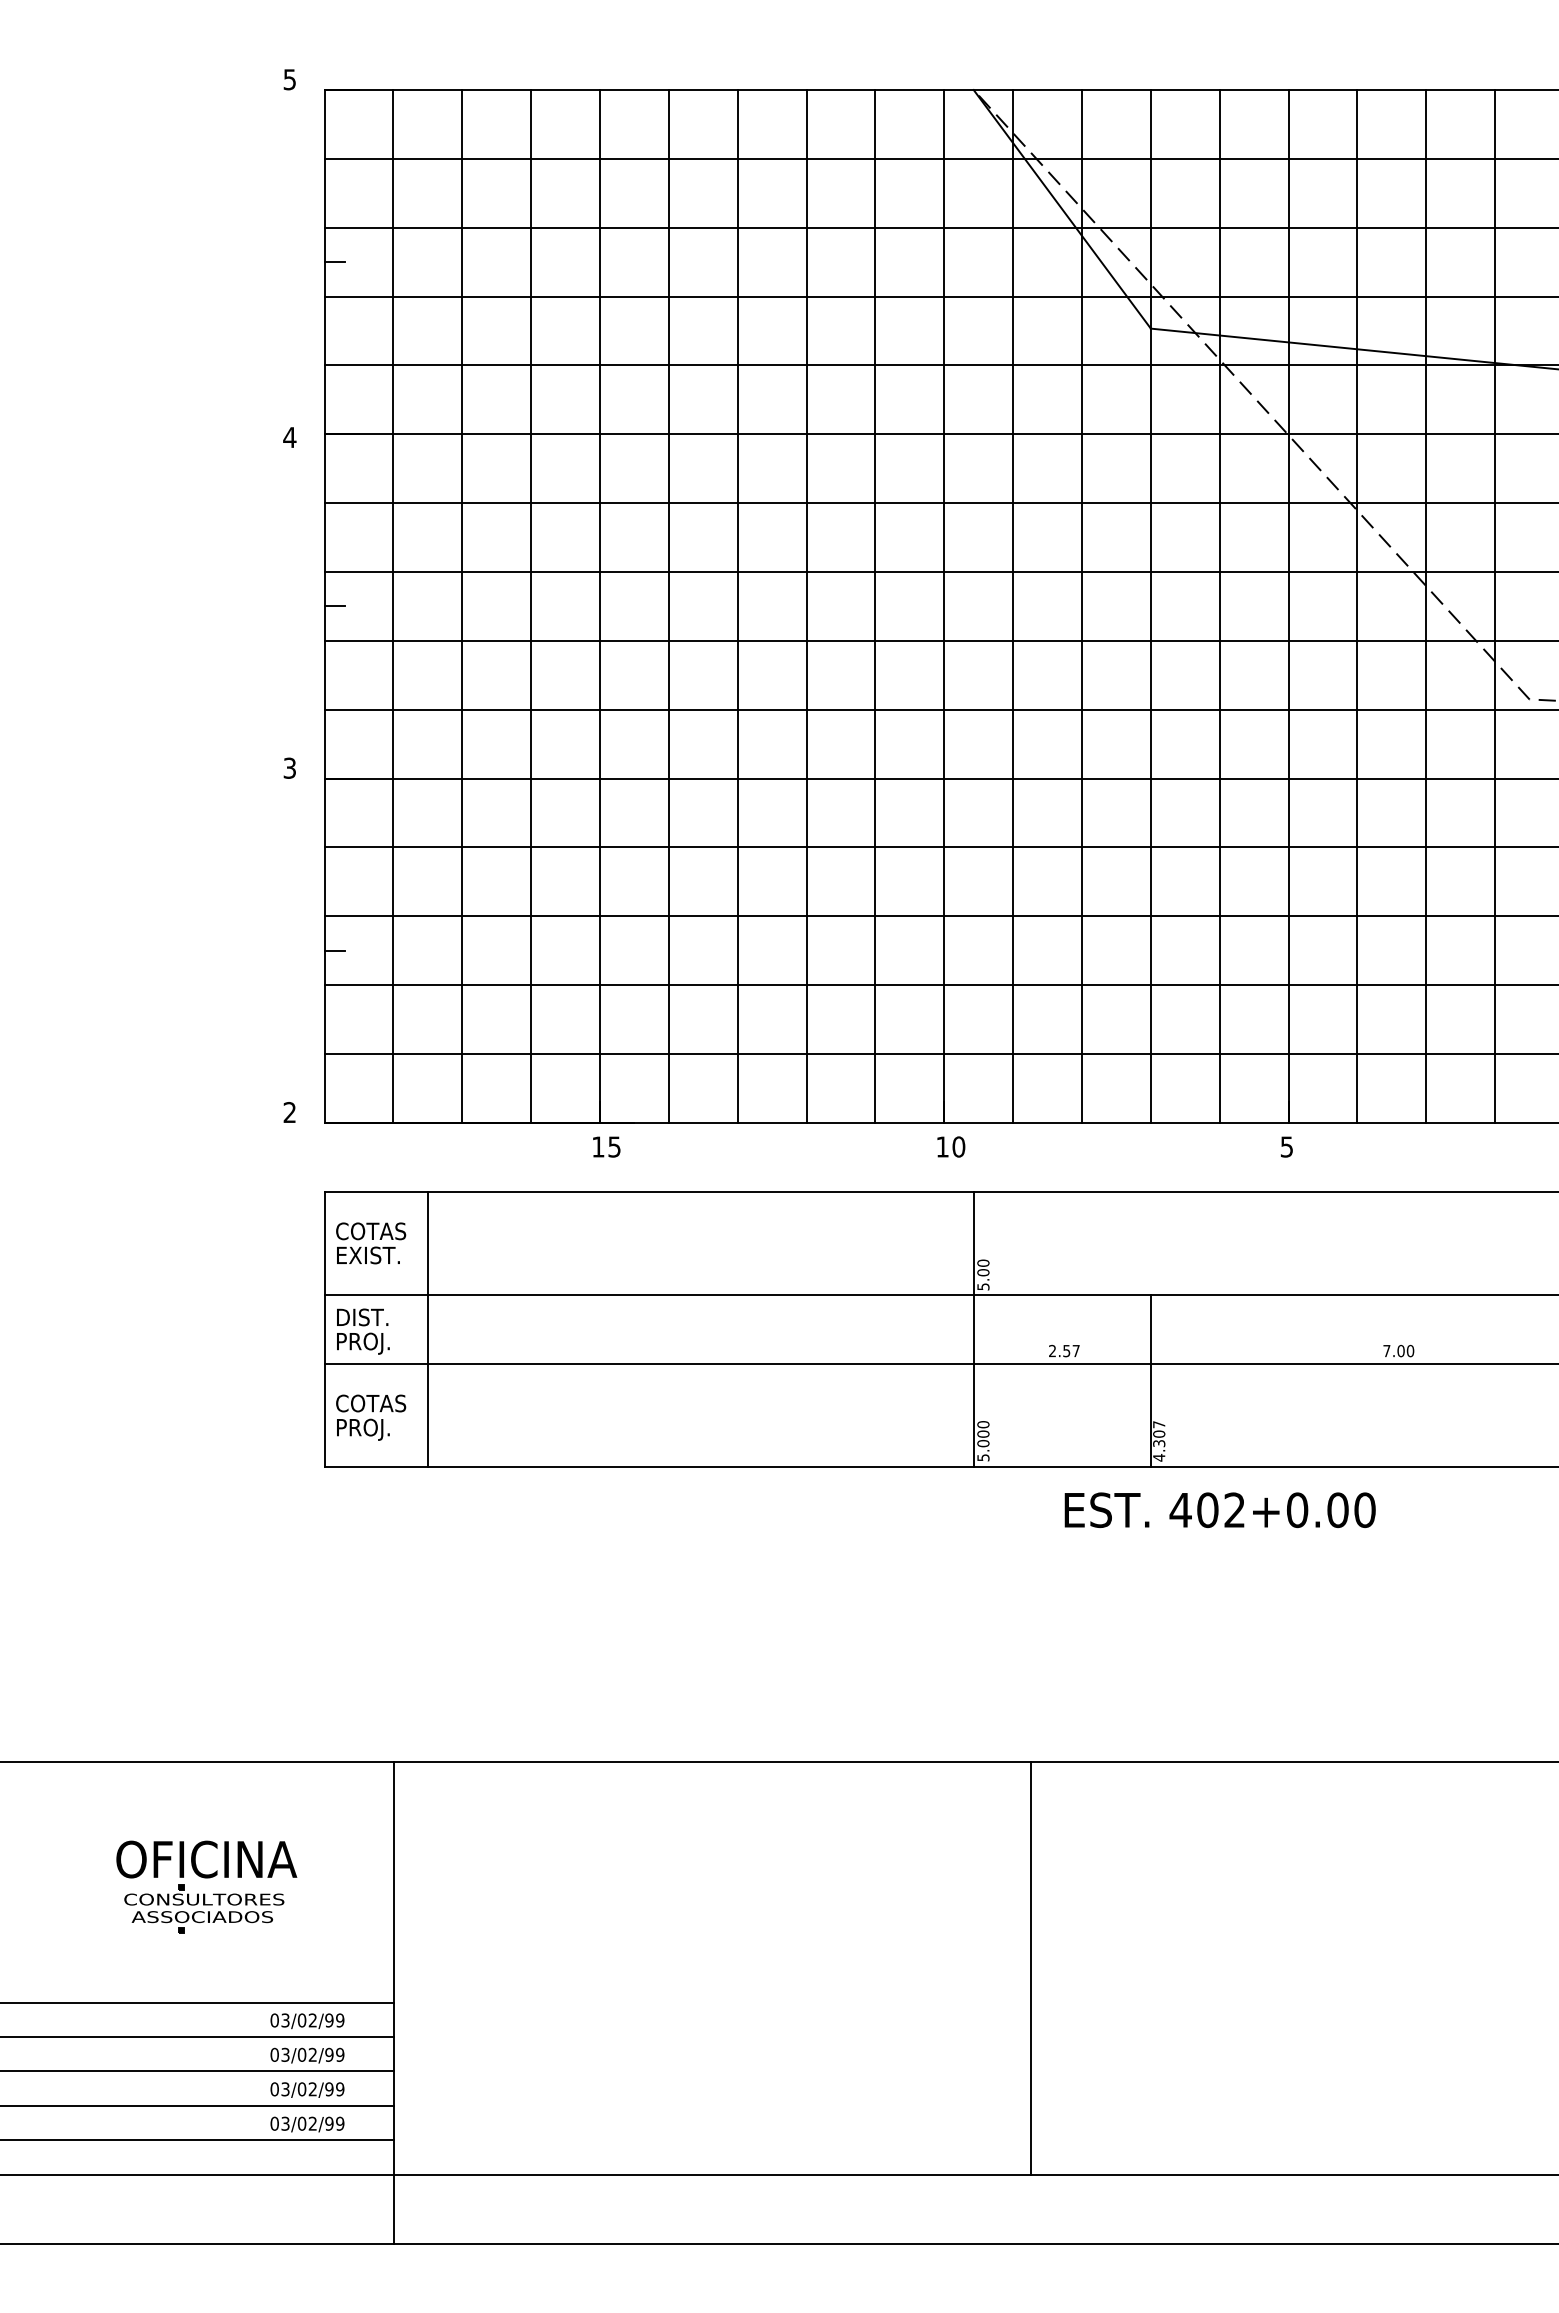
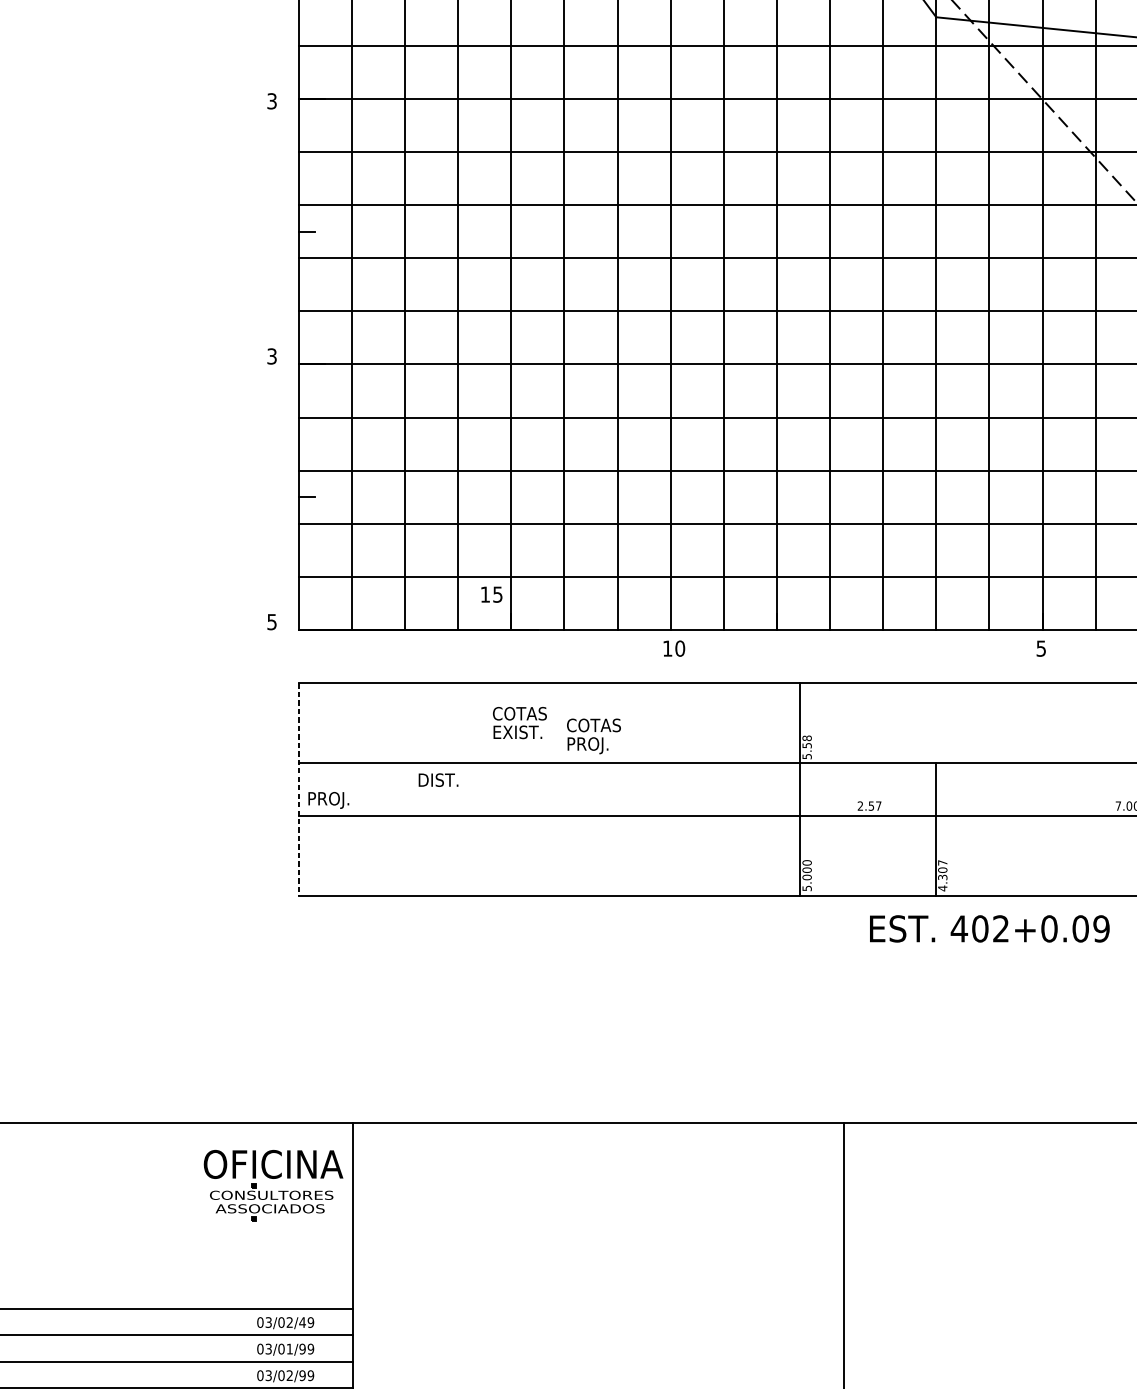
text: (289, 437) -> (271, 101), 4 -> 3
text: (289, 1112) -> (271, 622), 2 -> 5
text: (606, 1146) -> (491, 594), moved
text: (951, 1146) -> (674, 648), moved
text: (371, 1243) -> (520, 723), moved
text: (983, 1267) -> (807, 741), 5.00 -> 5.58
text: (362, 1317) -> (438, 780), moved
line: (324, 1329) -> (298, 789), solid -> dashed
line: (427, 1329) -> (378, 789), removed
text: (371, 1417) -> (594, 736), moved
text: (1364, 1510) -> (1101, 929), 402+0.00 -> 402+0.09
part: (204, 1893) -> (271, 1190), moved
text: (329, 2020) -> (302, 1322), 03/02/99 -> 03/02/49
text: (312, 2054) -> (289, 1348), 03/02/99 -> 03/01/99

